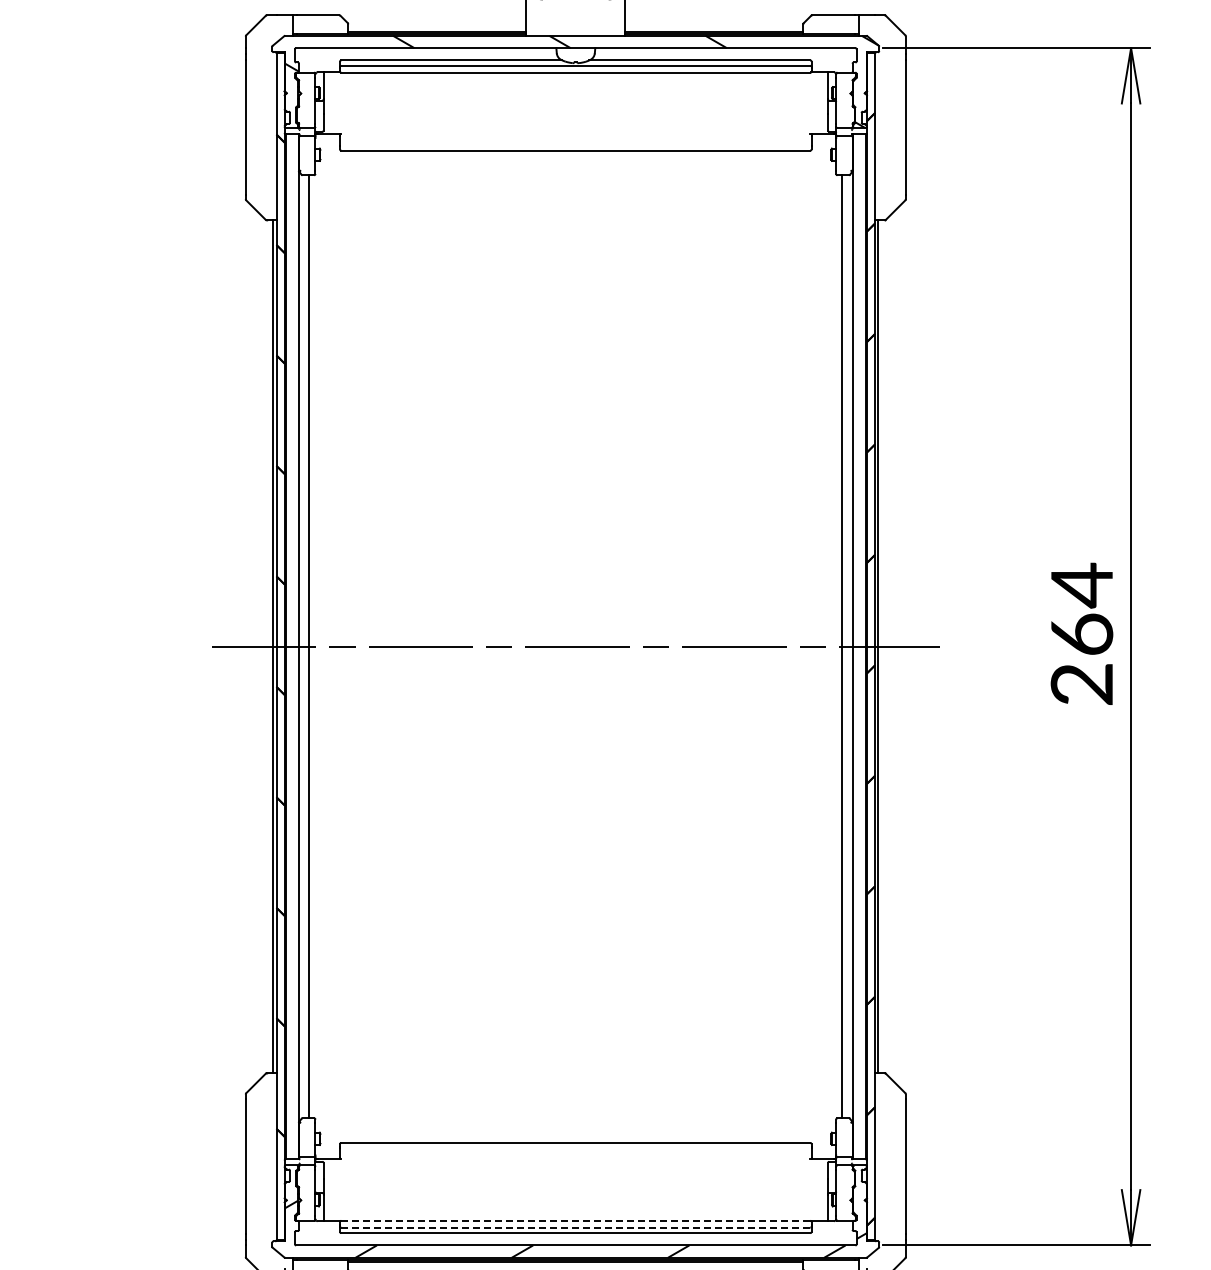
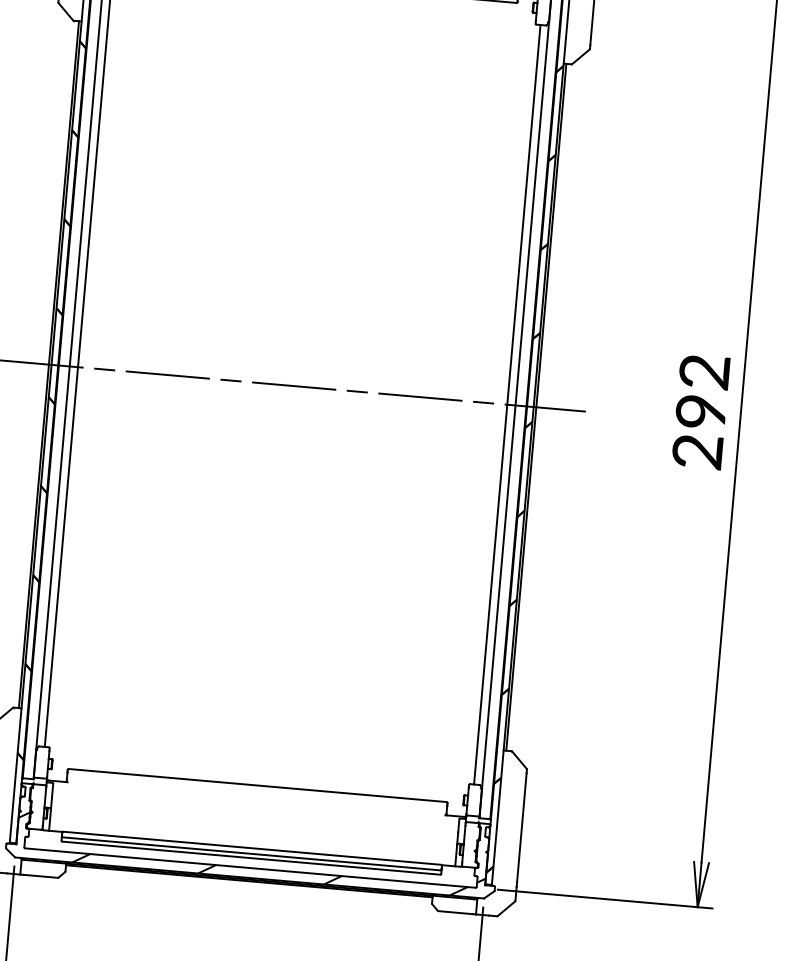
text: (1081, 608) -> (702, 390), 264 -> 292
line: (575, 1220) -> (251, 847), dashed -> solid
line: (575, 1227) -> (251, 853), dashed -> solid

